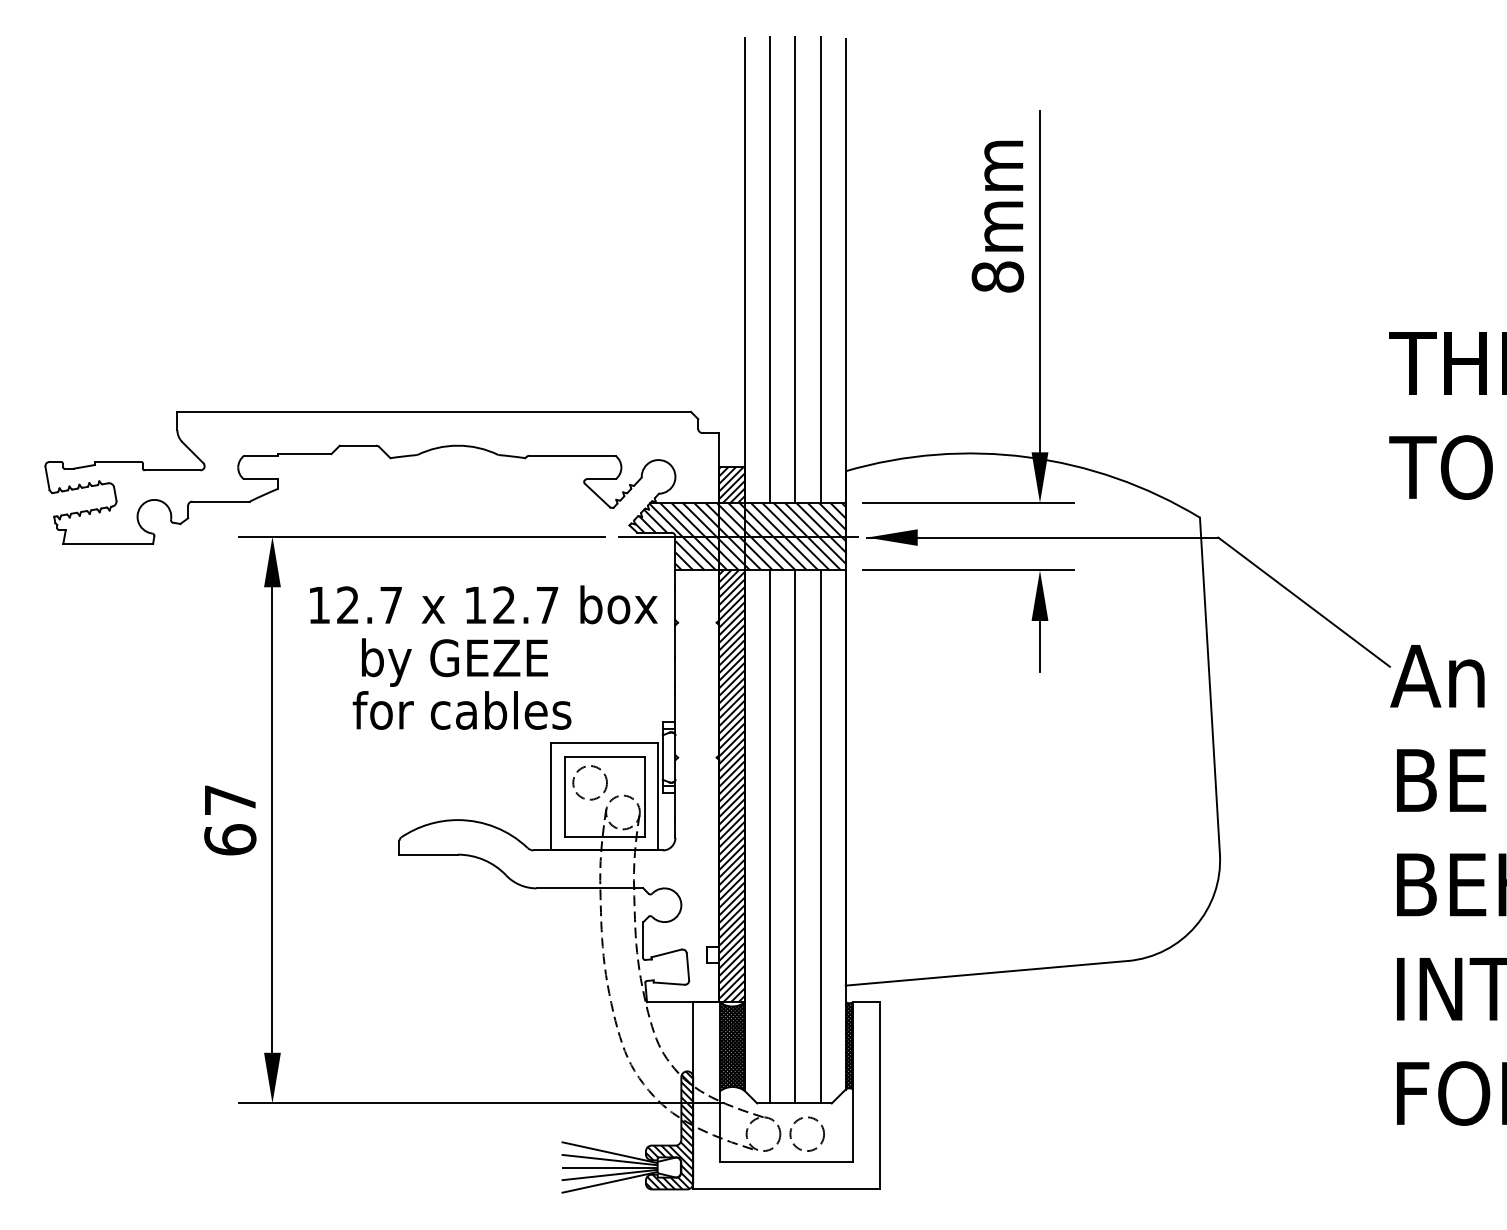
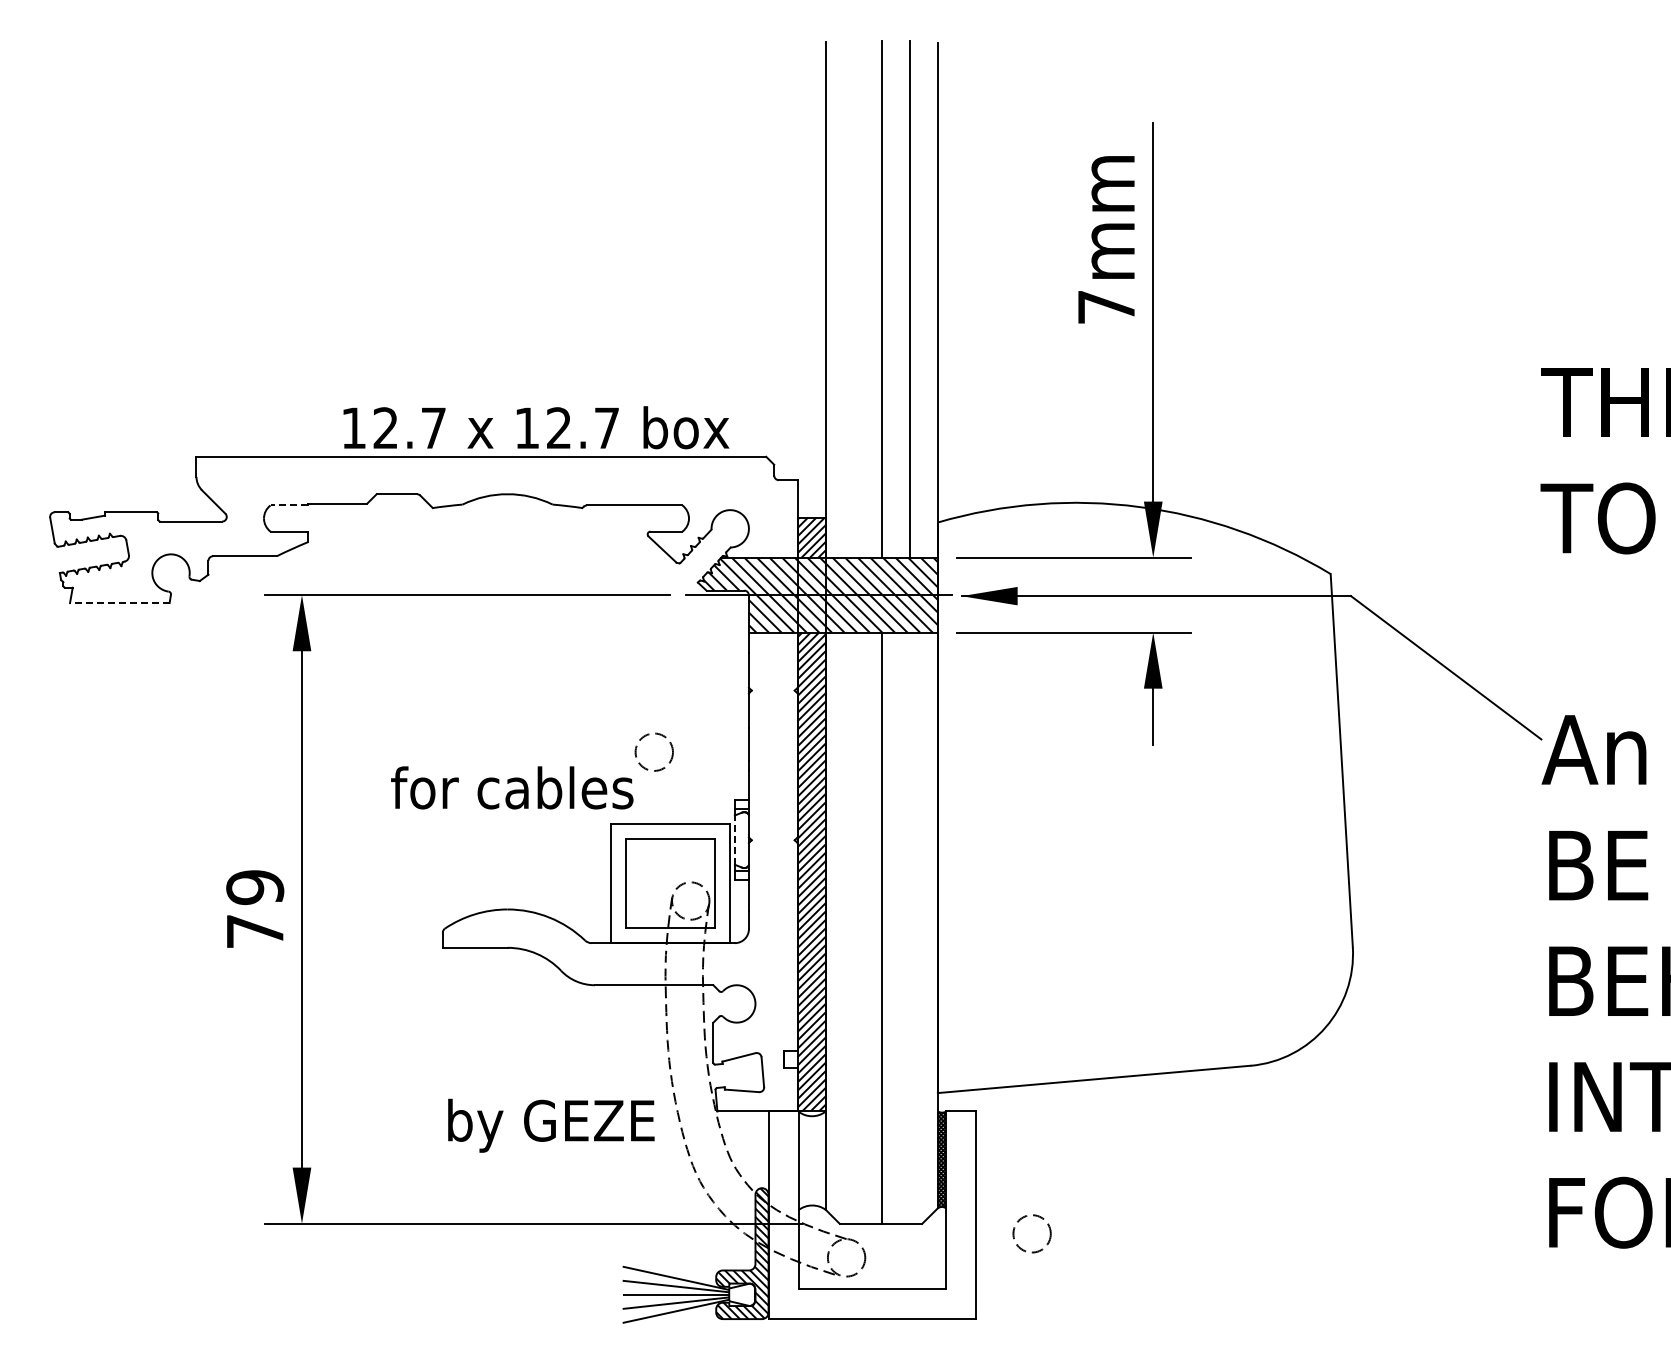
line: (769, 270) -> (853, 299), removed
text: (997, 276) -> (1106, 306), 8mm -> 7mm
line: (261, 455) -> (289, 505), solid -> dashed
line: (107, 544) -> (119, 603), solid -> dashed
text: (483, 604) -> (536, 427), moved
text: (455, 662) -> (551, 1125), moved
line: (662, 757) -> (734, 840), solid -> dashed
circle: (589, 782) -> (653, 751), moved
text: (230, 820) -> (255, 909), 67 -> 79
line: (769, 836) -> (853, 927), removed
line: (820, 836) -> (909, 927), removed
hatch: (731, 1046) -> (811, 1160), removed
circle: (806, 1133) -> (1031, 1233), moved

